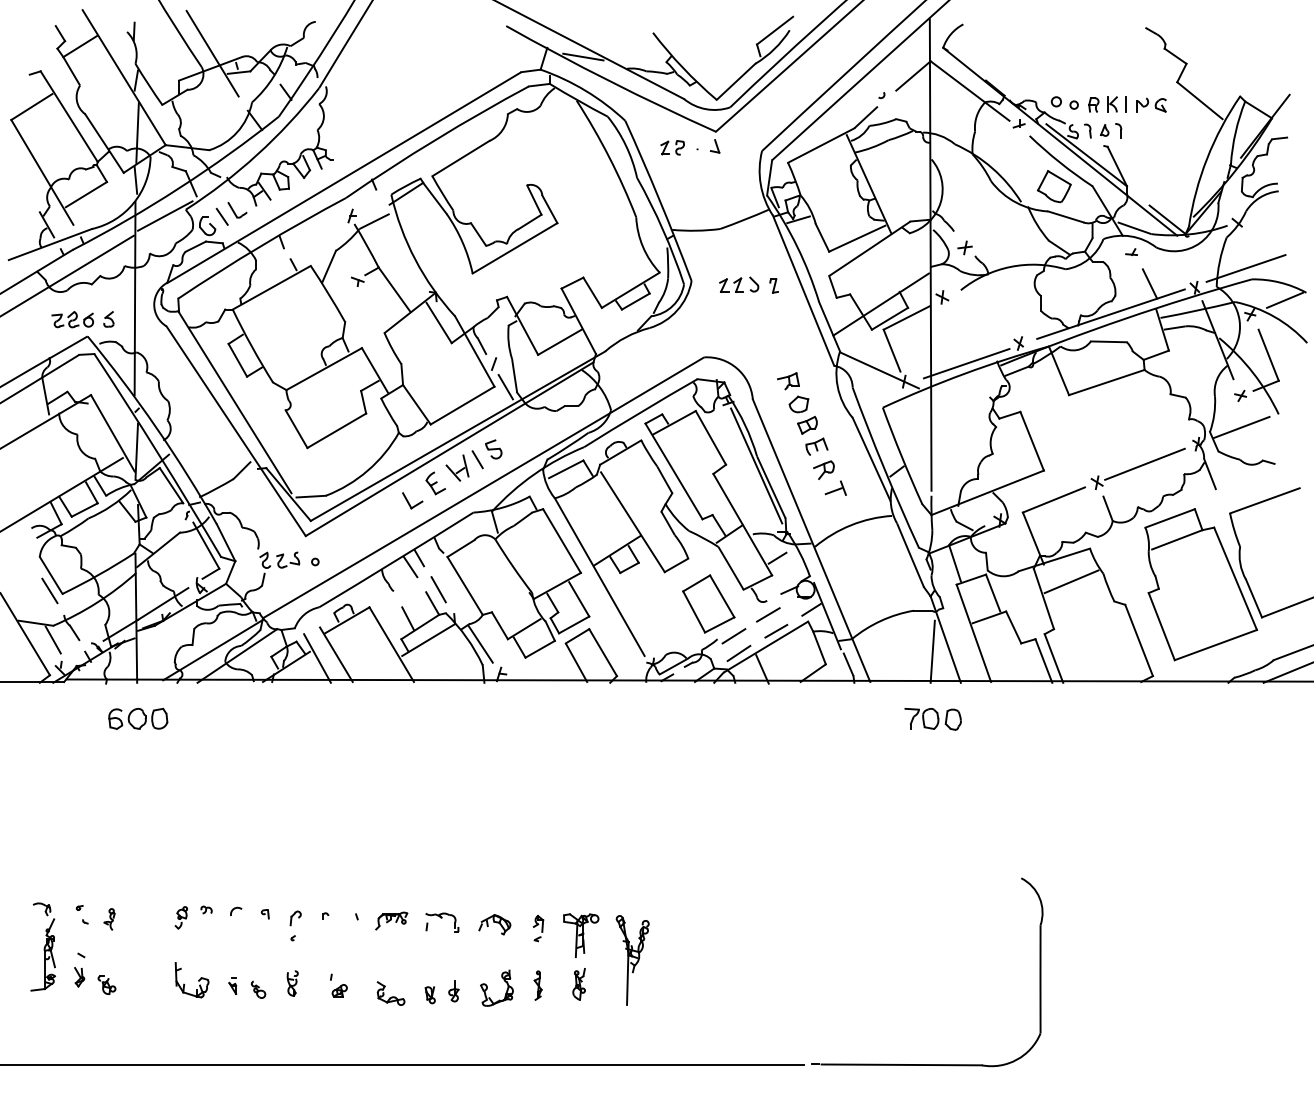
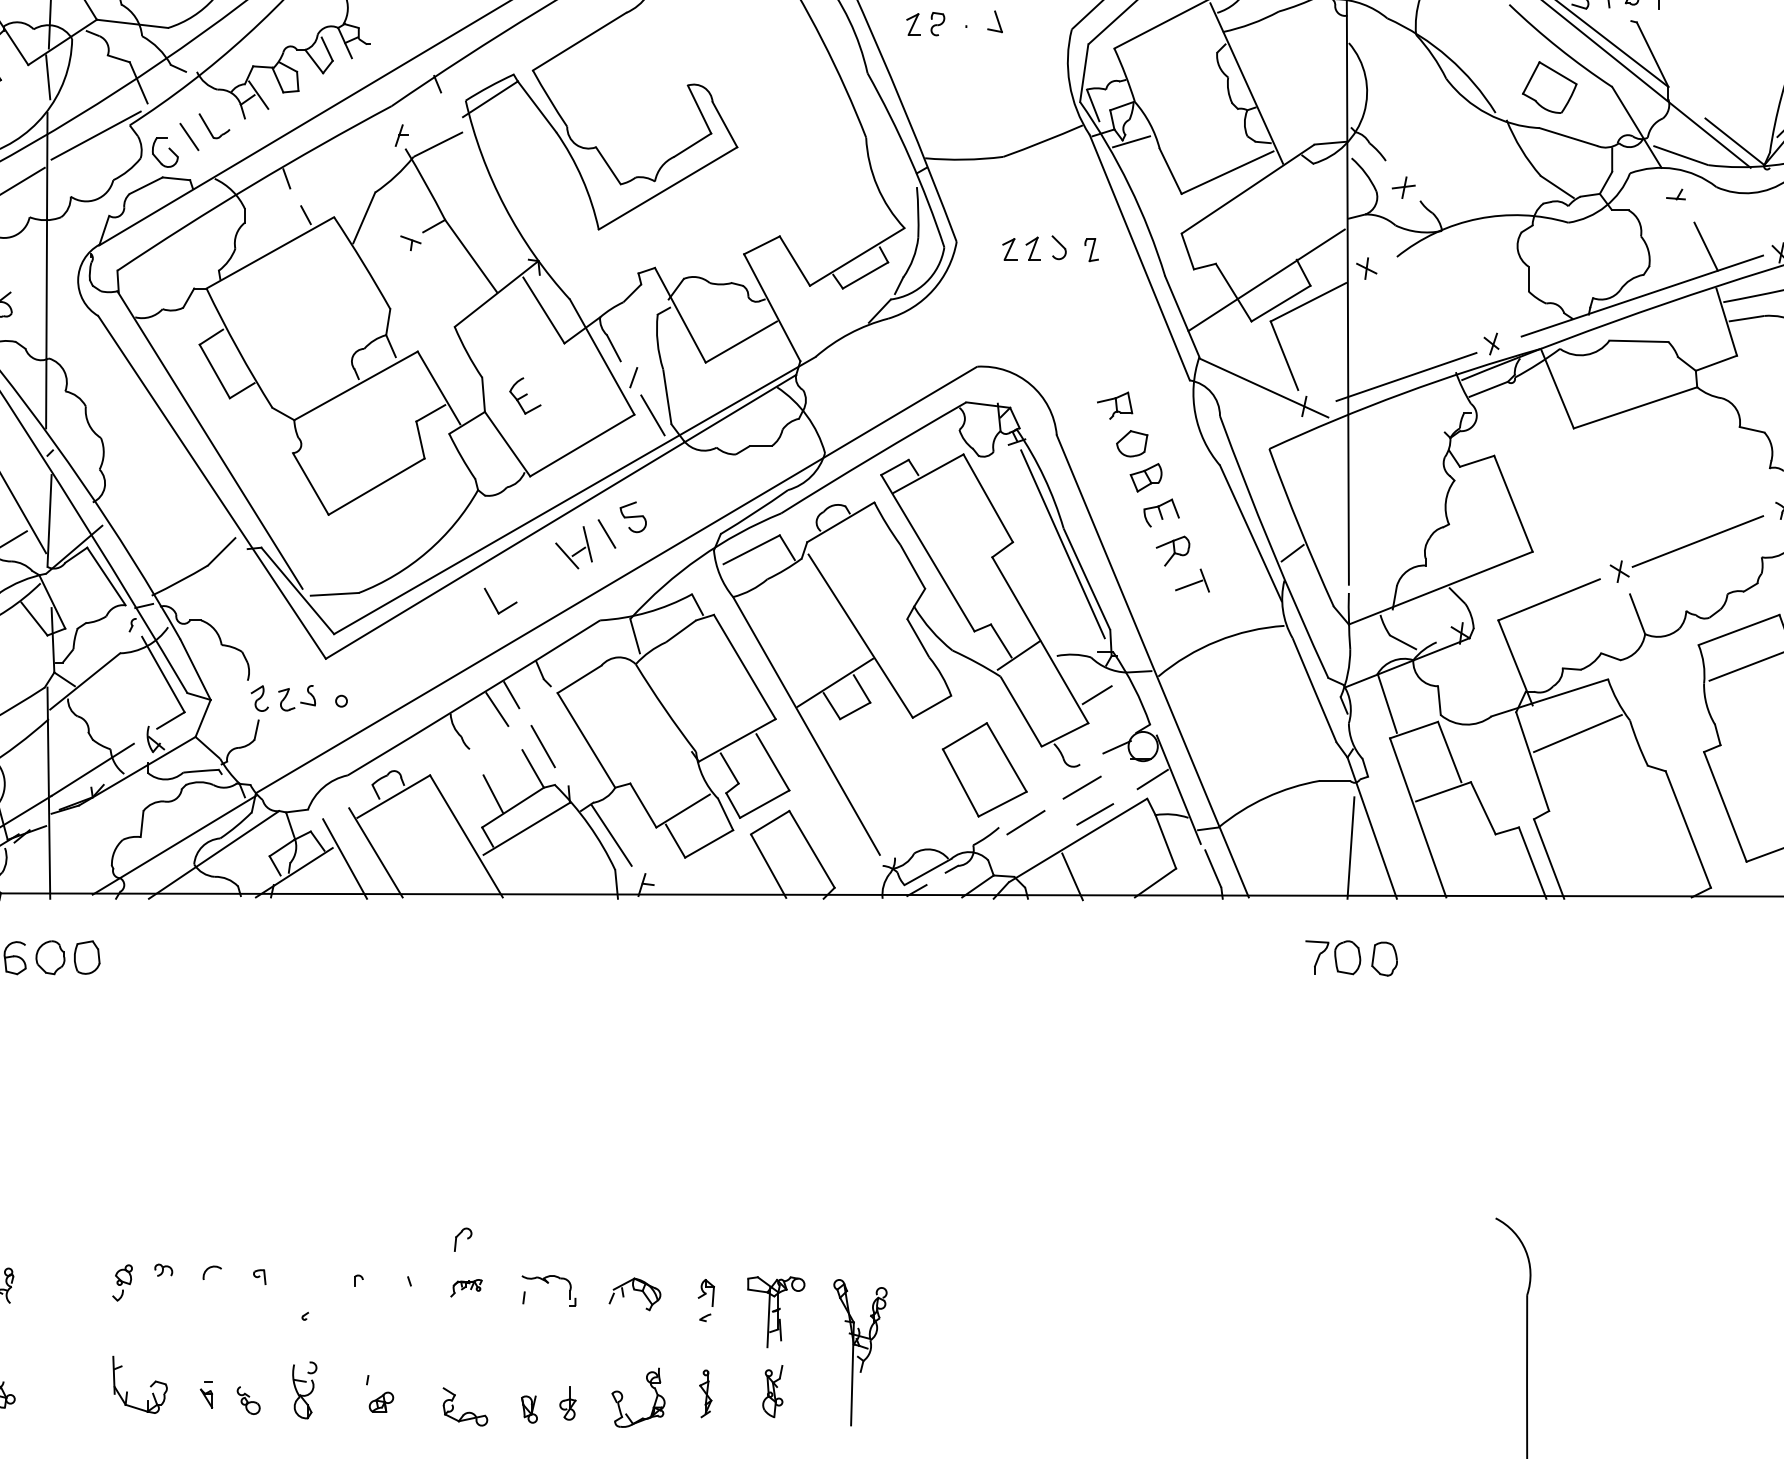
part: (435, 483) -> (524, 396), moved
line: (738, 653) -> (1033, 850), removed
part: (295, 918) -> (462, 1239), moved
part: (391, 920) -> (466, 1287), size x0.6
part: (292, 983) -> (304, 1390), size x1.4

